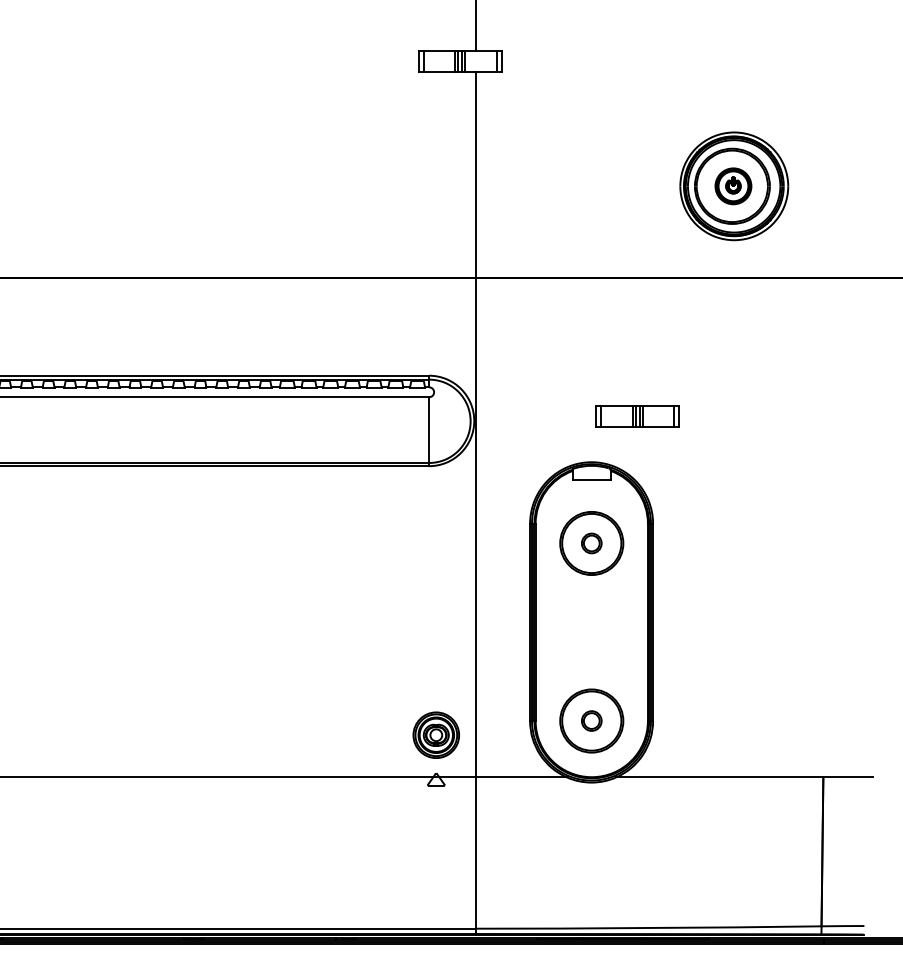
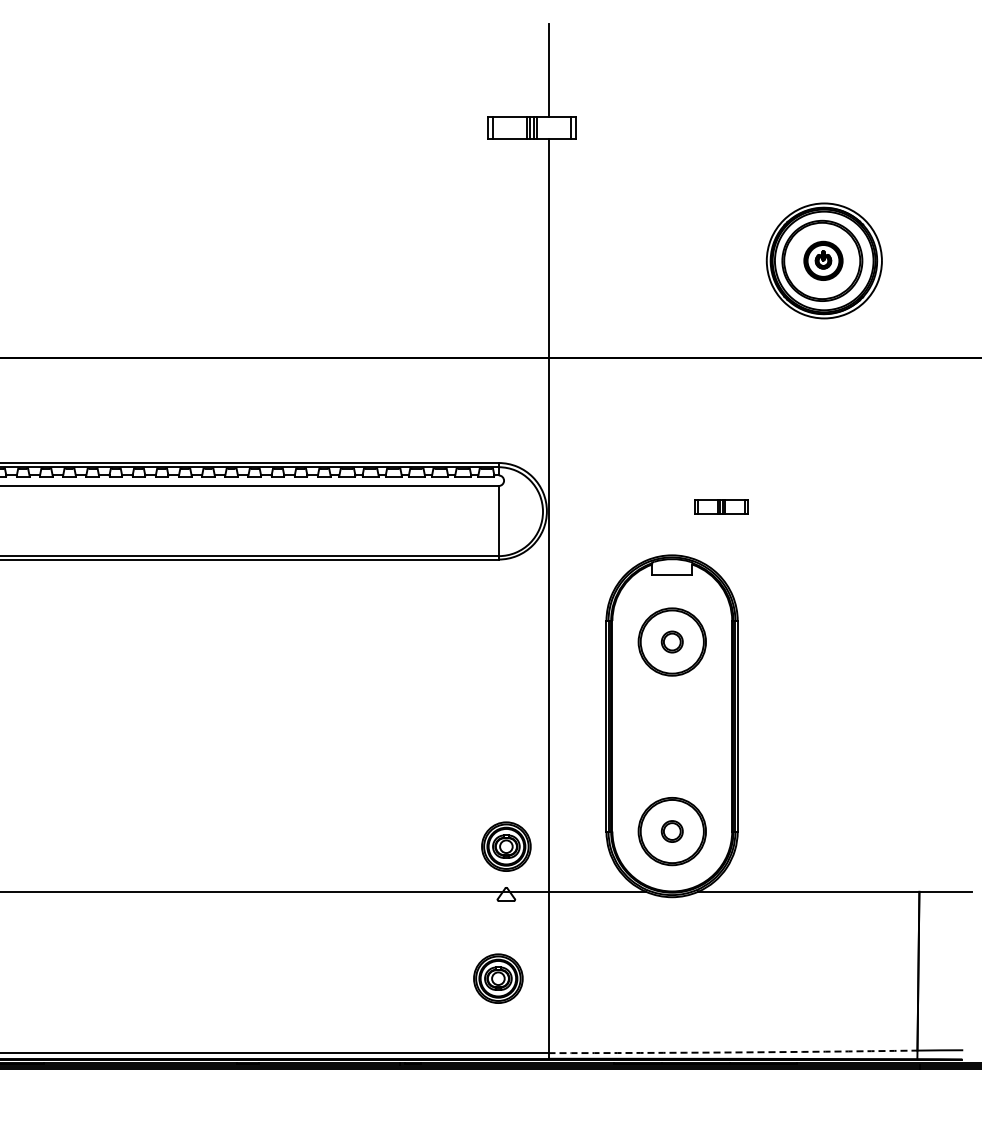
part: (637, 416) -> (721, 506), size x0.6
part: (428, 858) -> (498, 978), added
arc: (648, 928) -> (732, 1052), solid -> dashed

